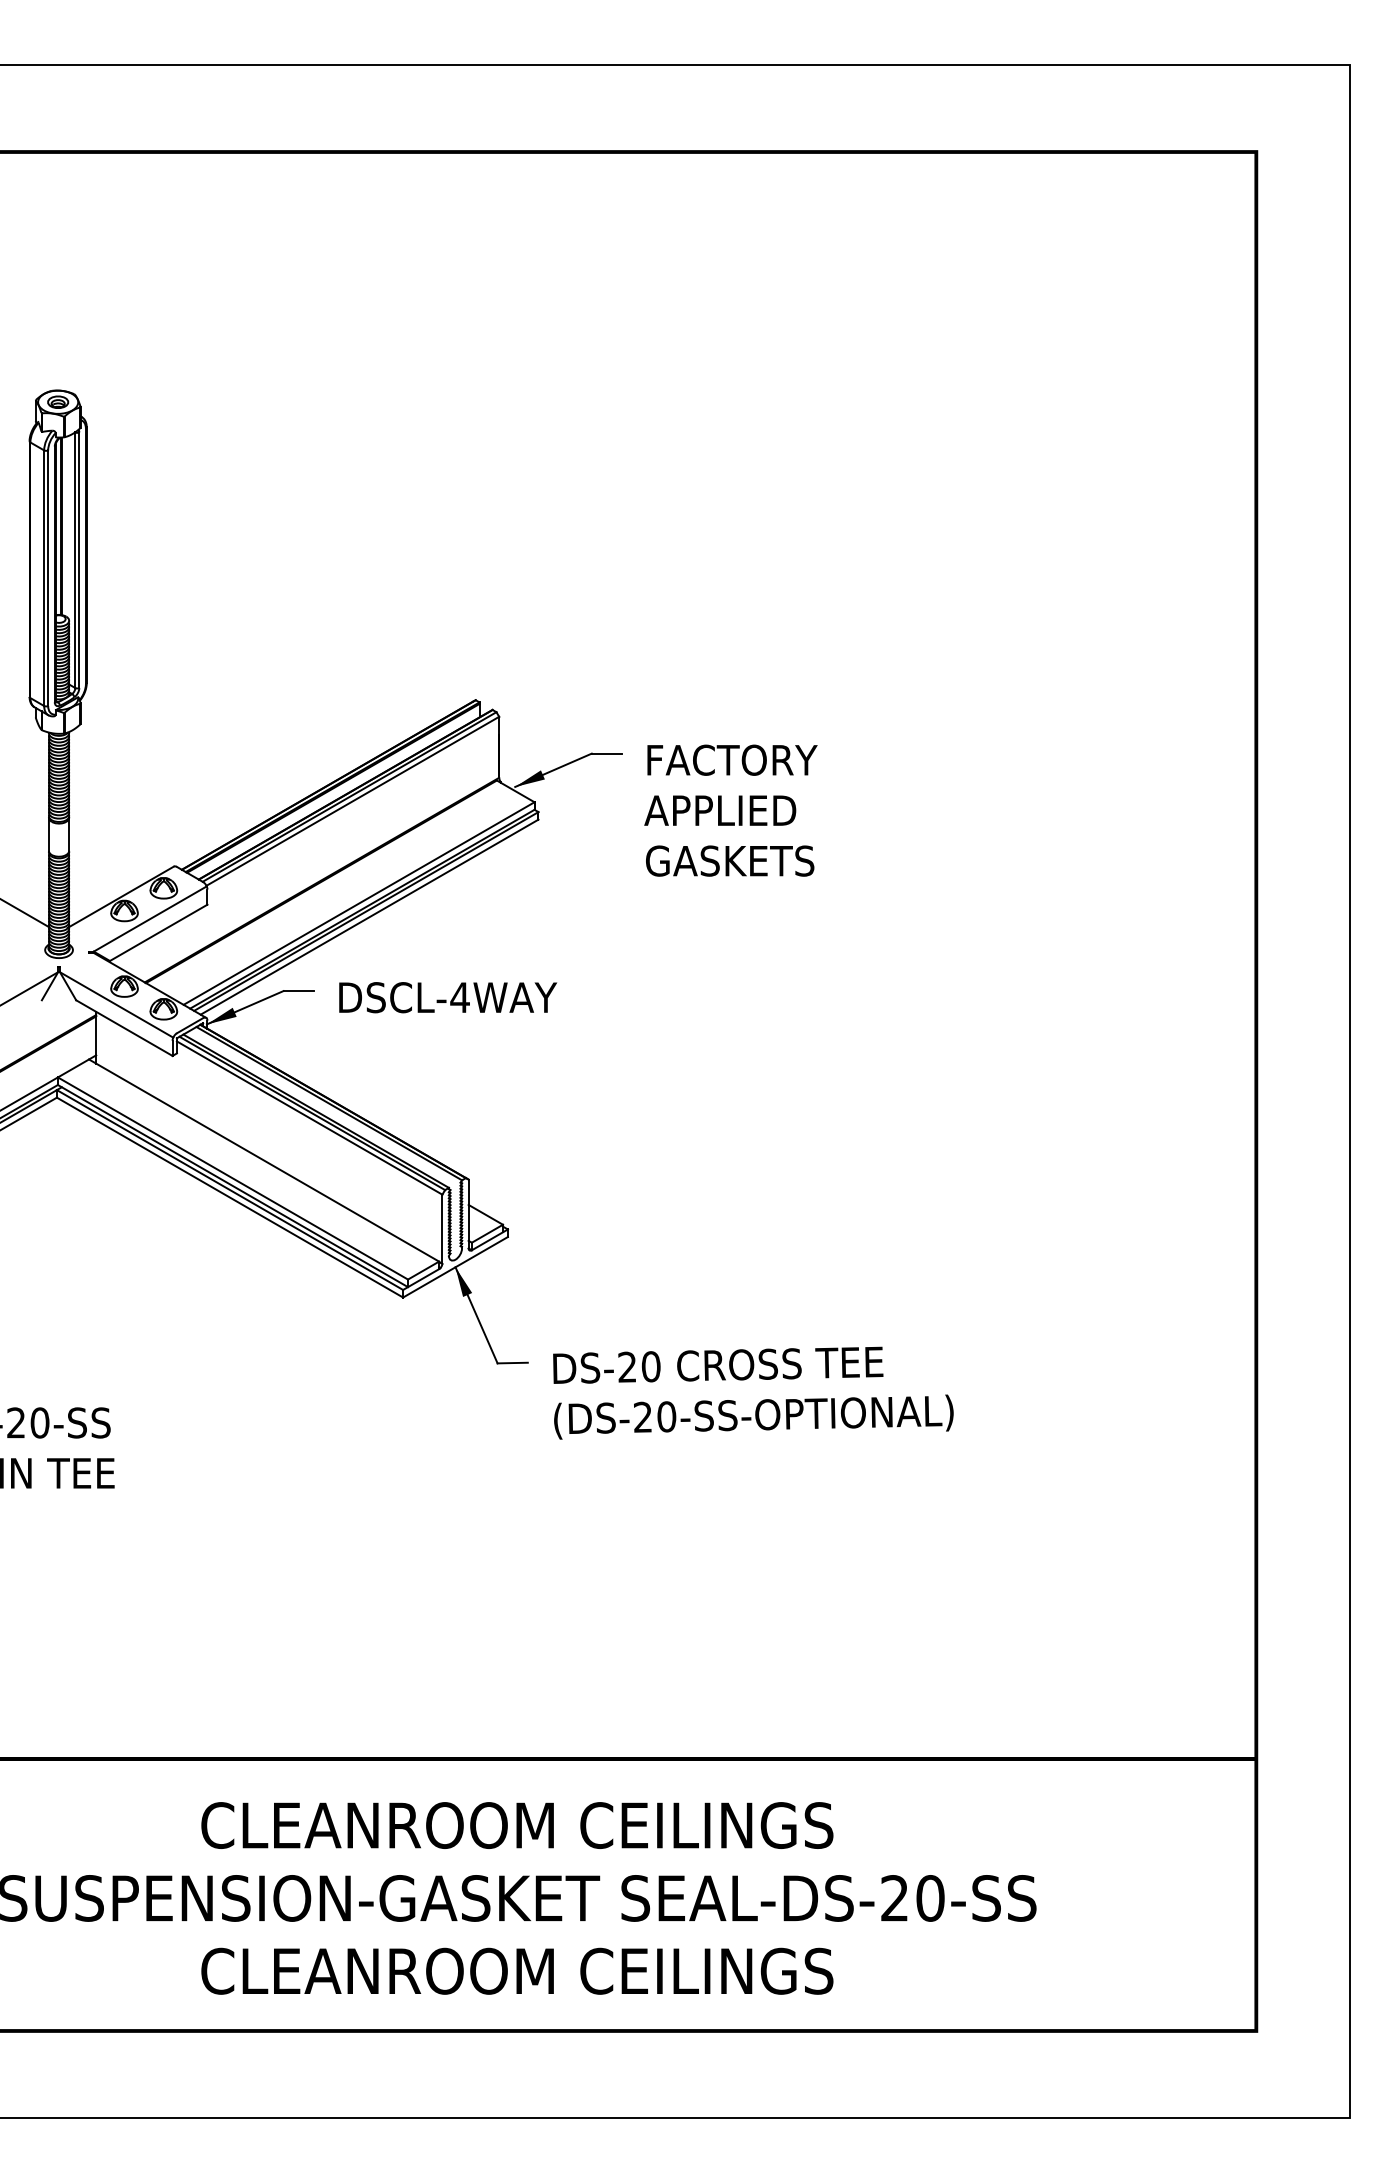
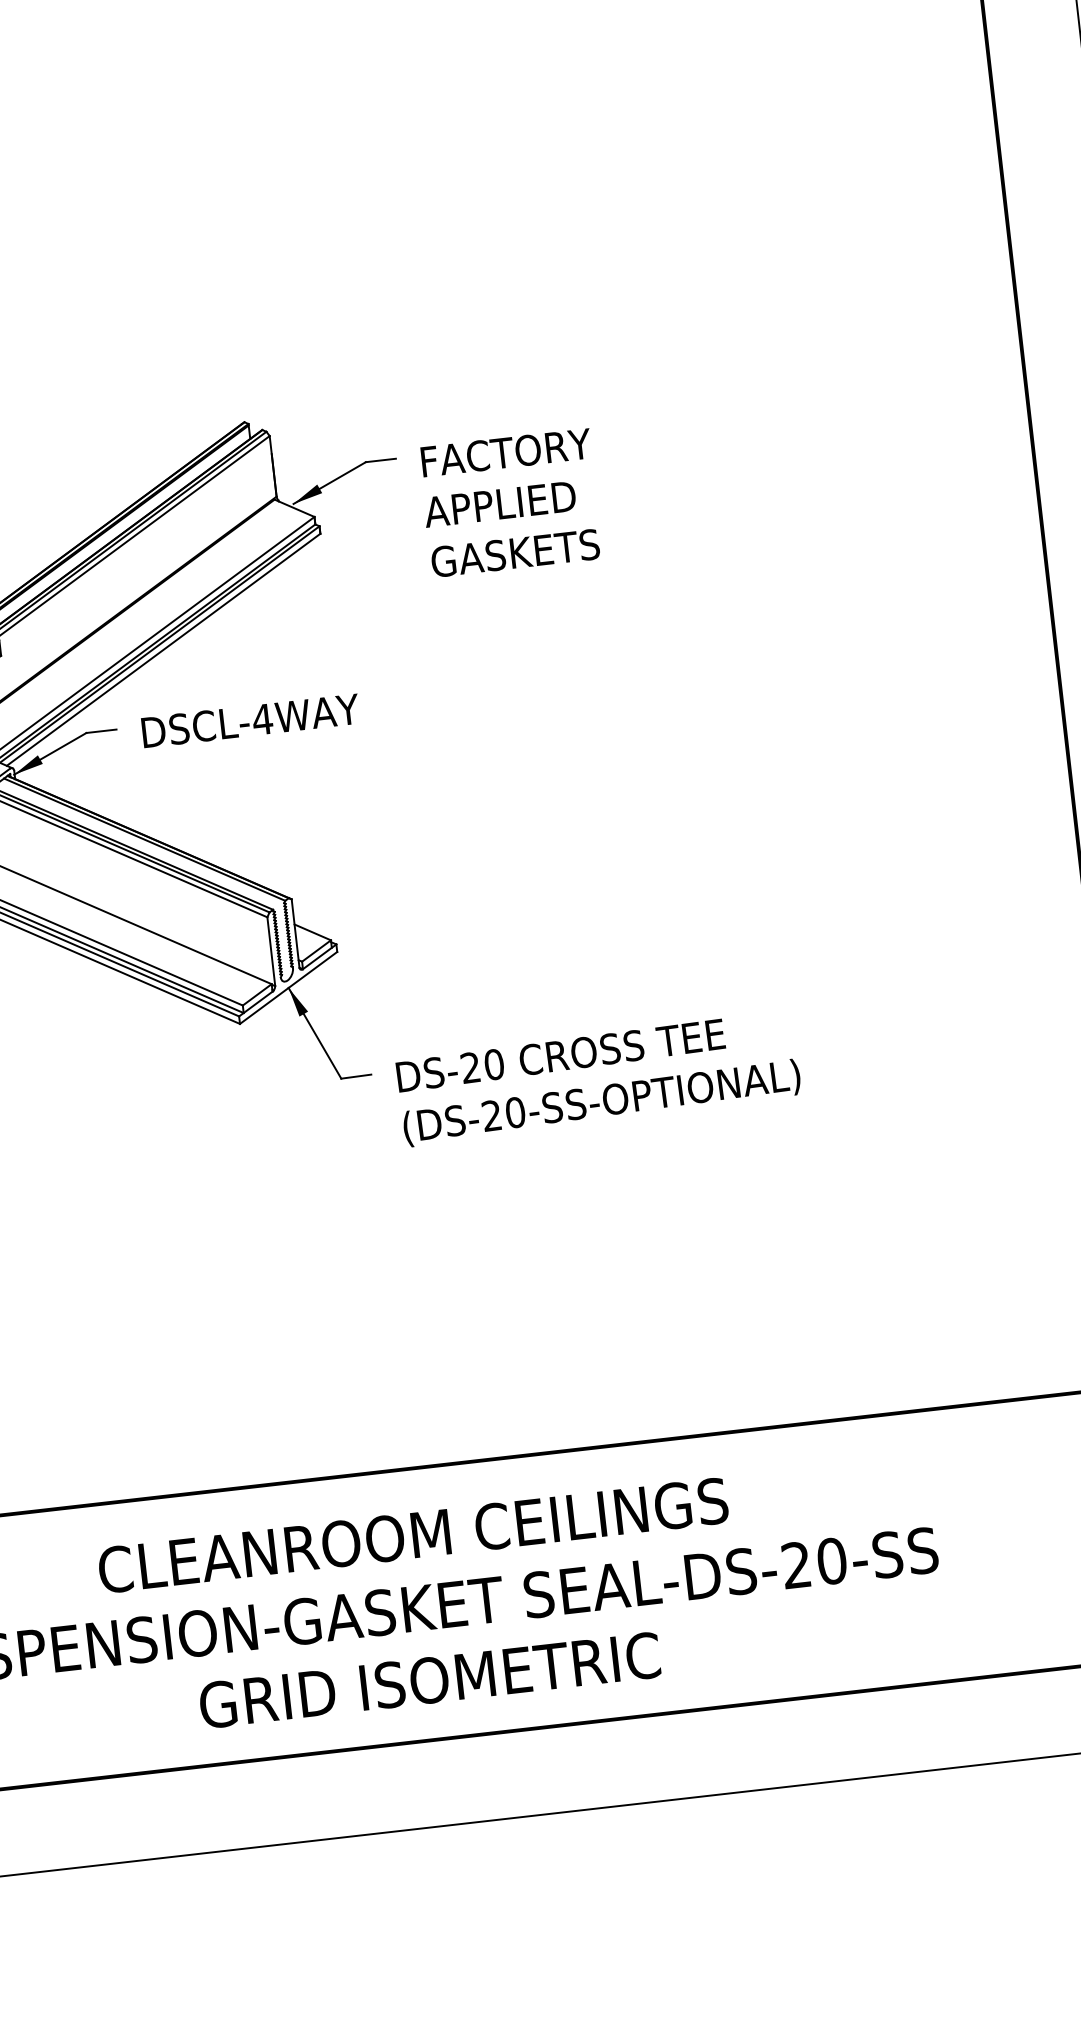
text: (517, 1970) -> (429, 1679), CLEANROOM CEILINGS -> GRID ISOMETRIC

